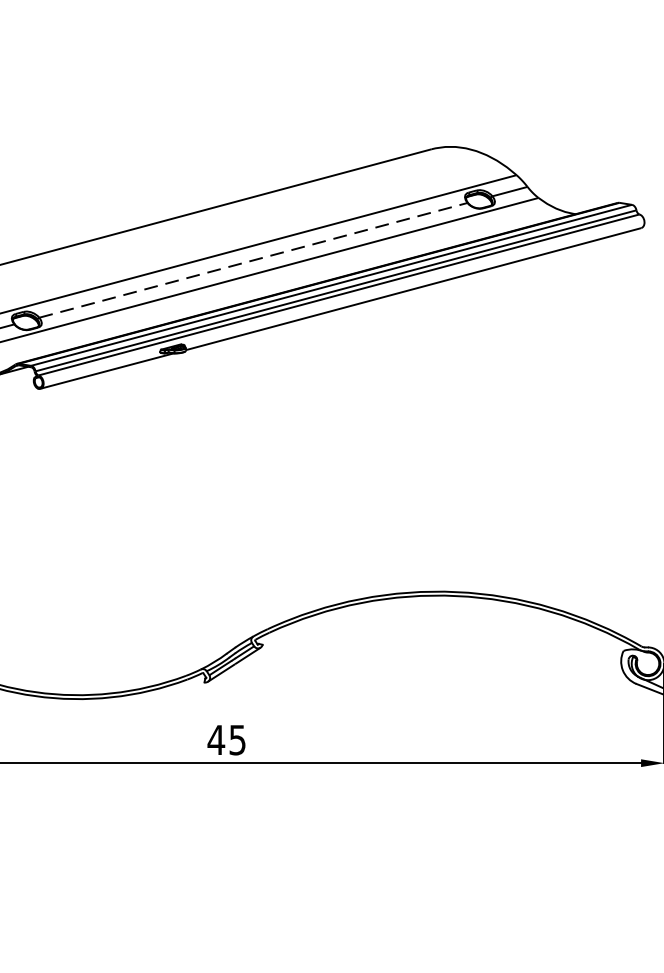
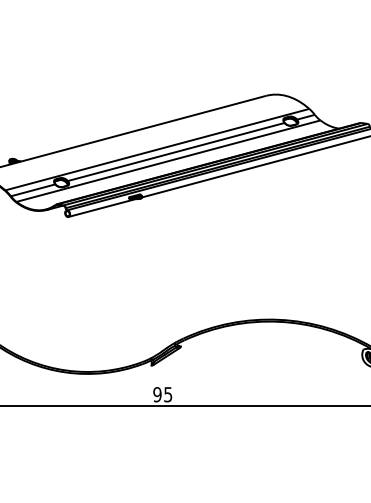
line: (253, 259) -> (176, 151), dashed -> solid
text: (216, 739) -> (157, 394), 45 -> 95

